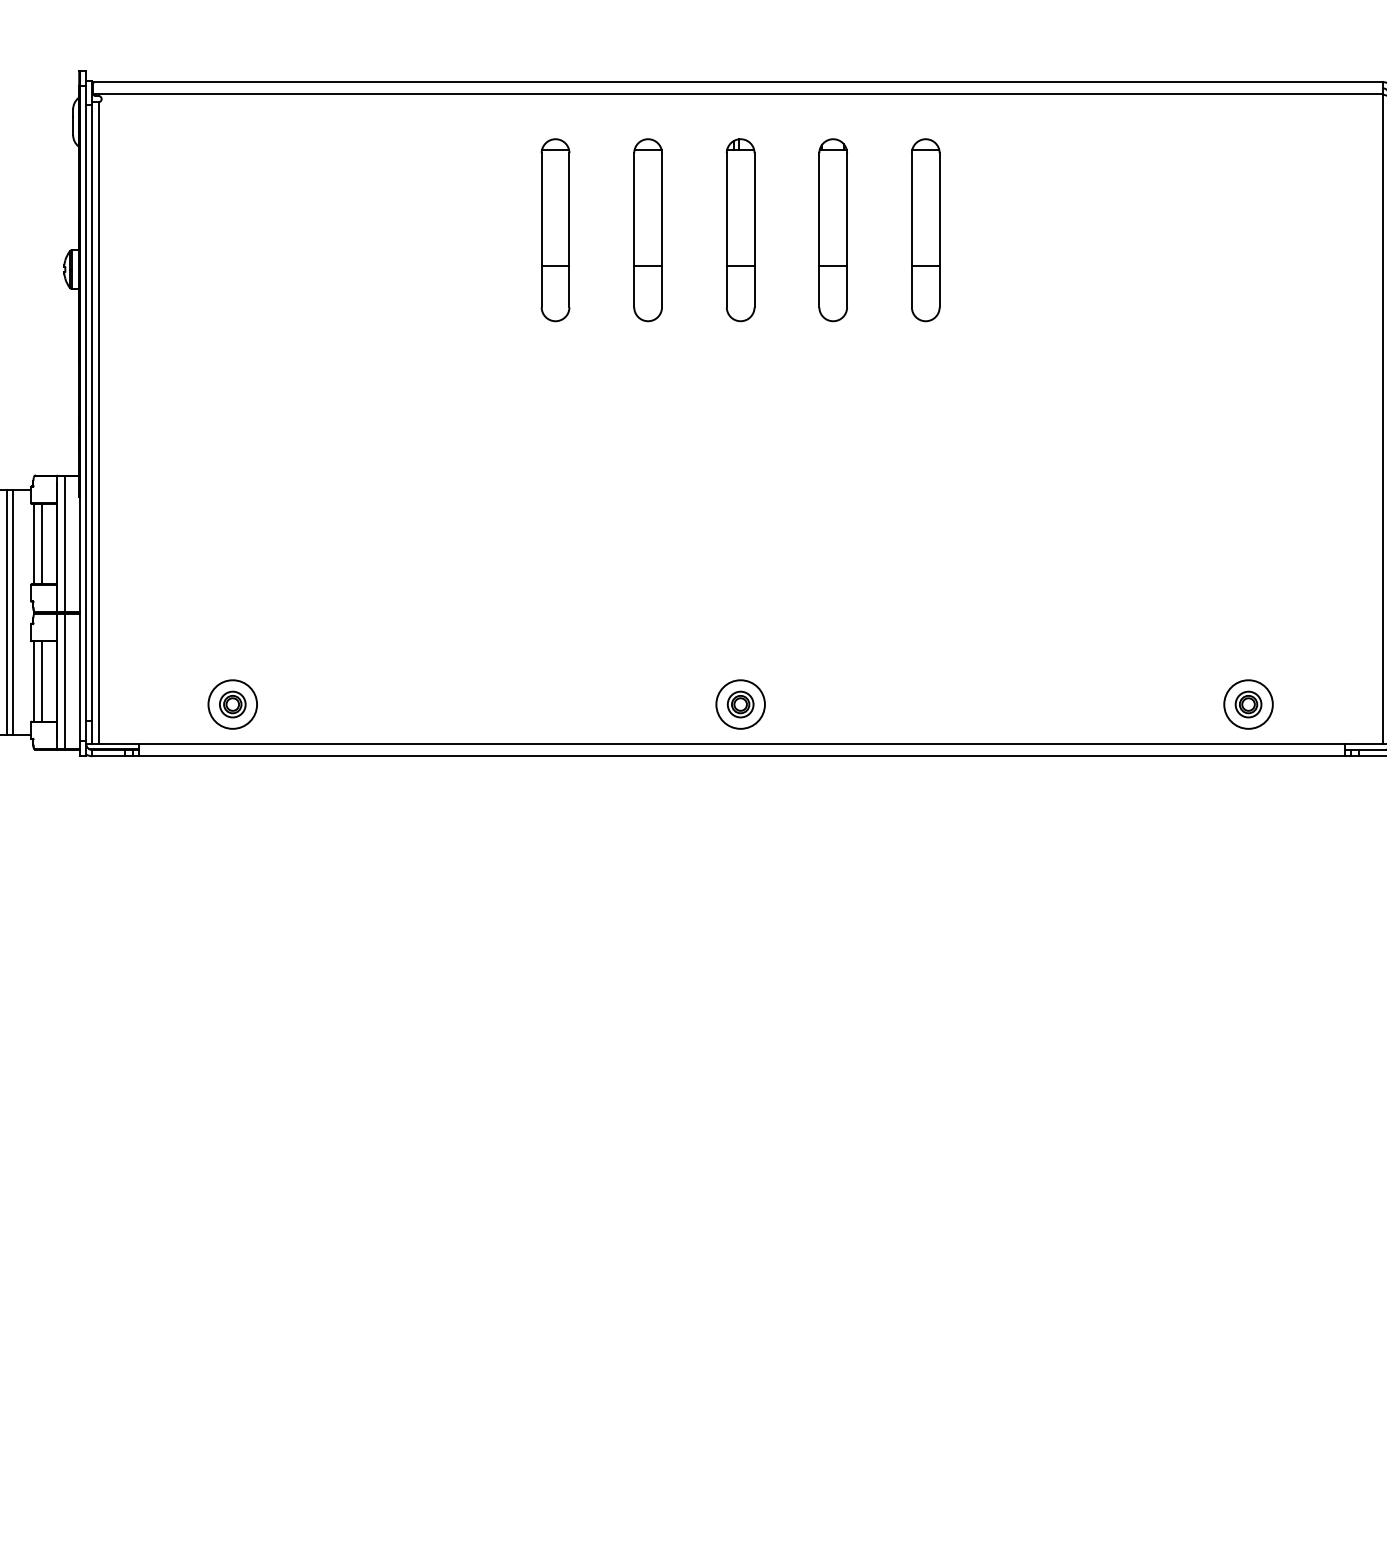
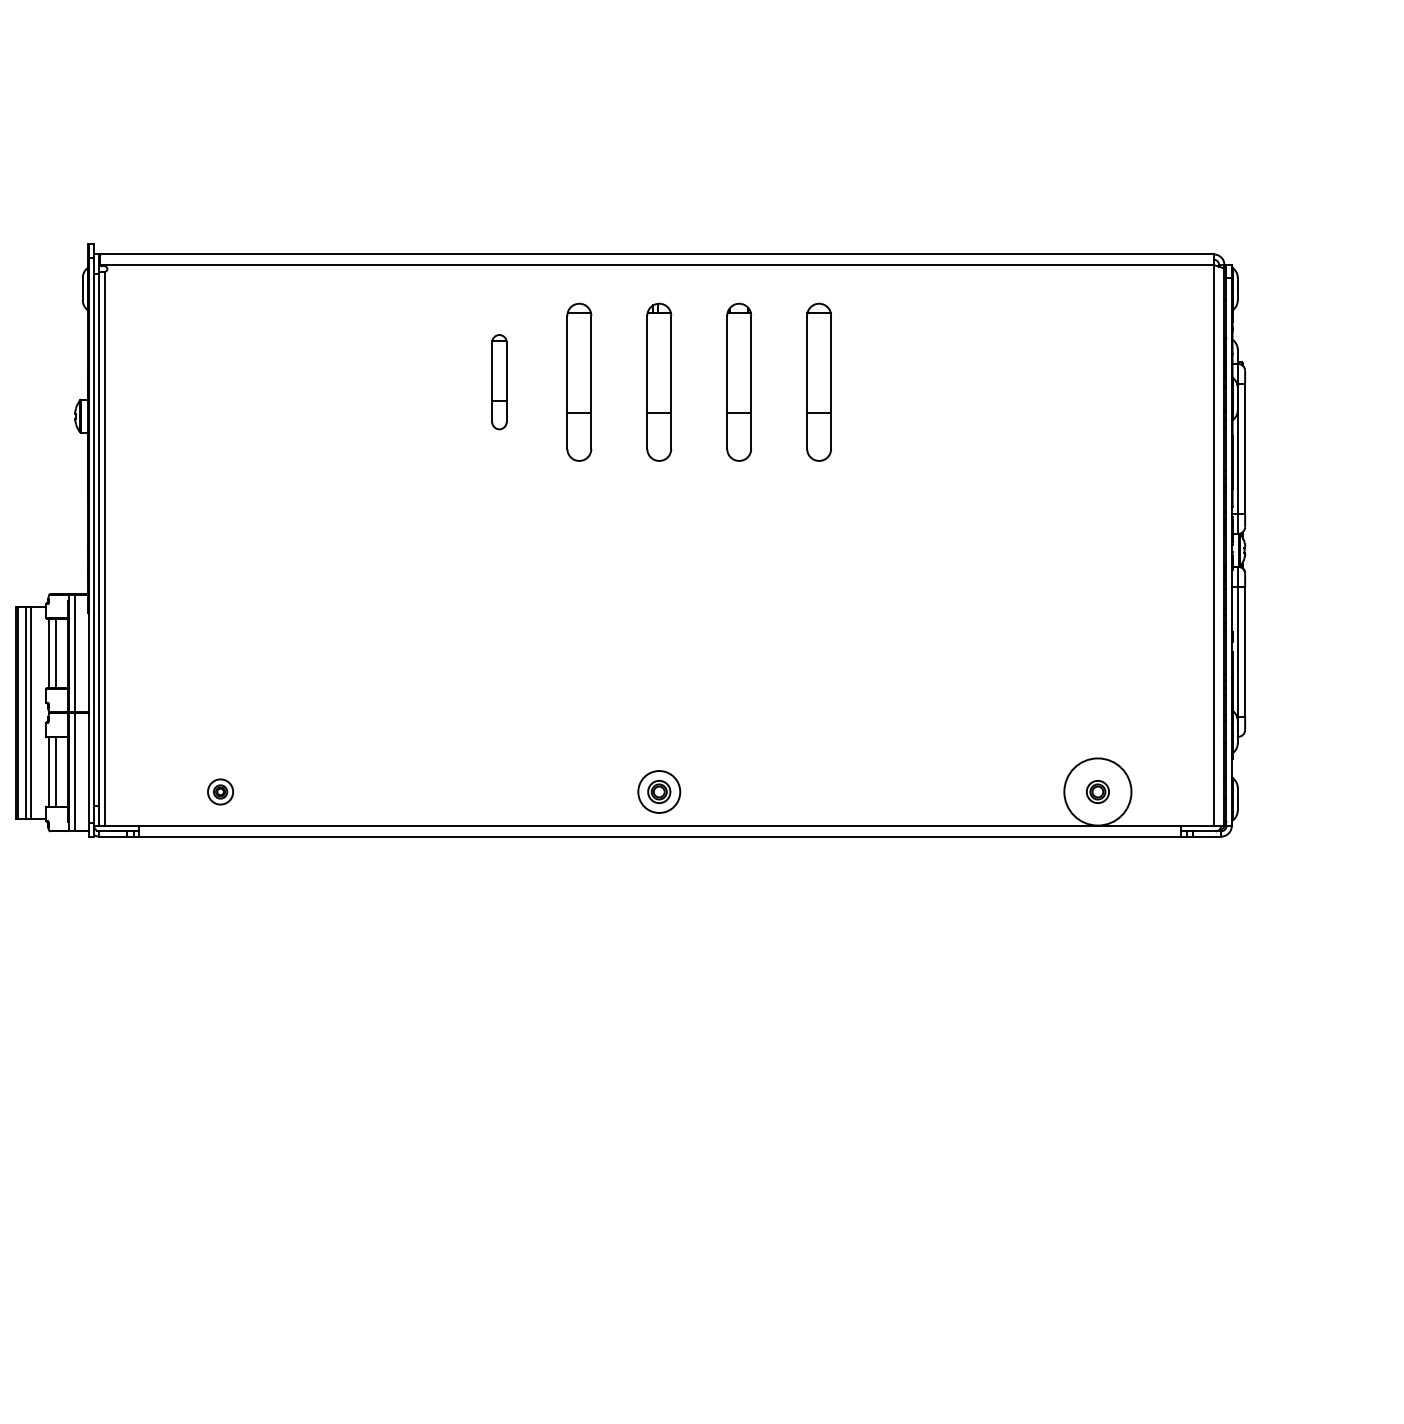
part: (555, 229) -> (499, 381), size x0.6
part: (232, 703) -> (220, 791), size x0.6
circle: (1248, 703) -> (1097, 791), size x1.6

